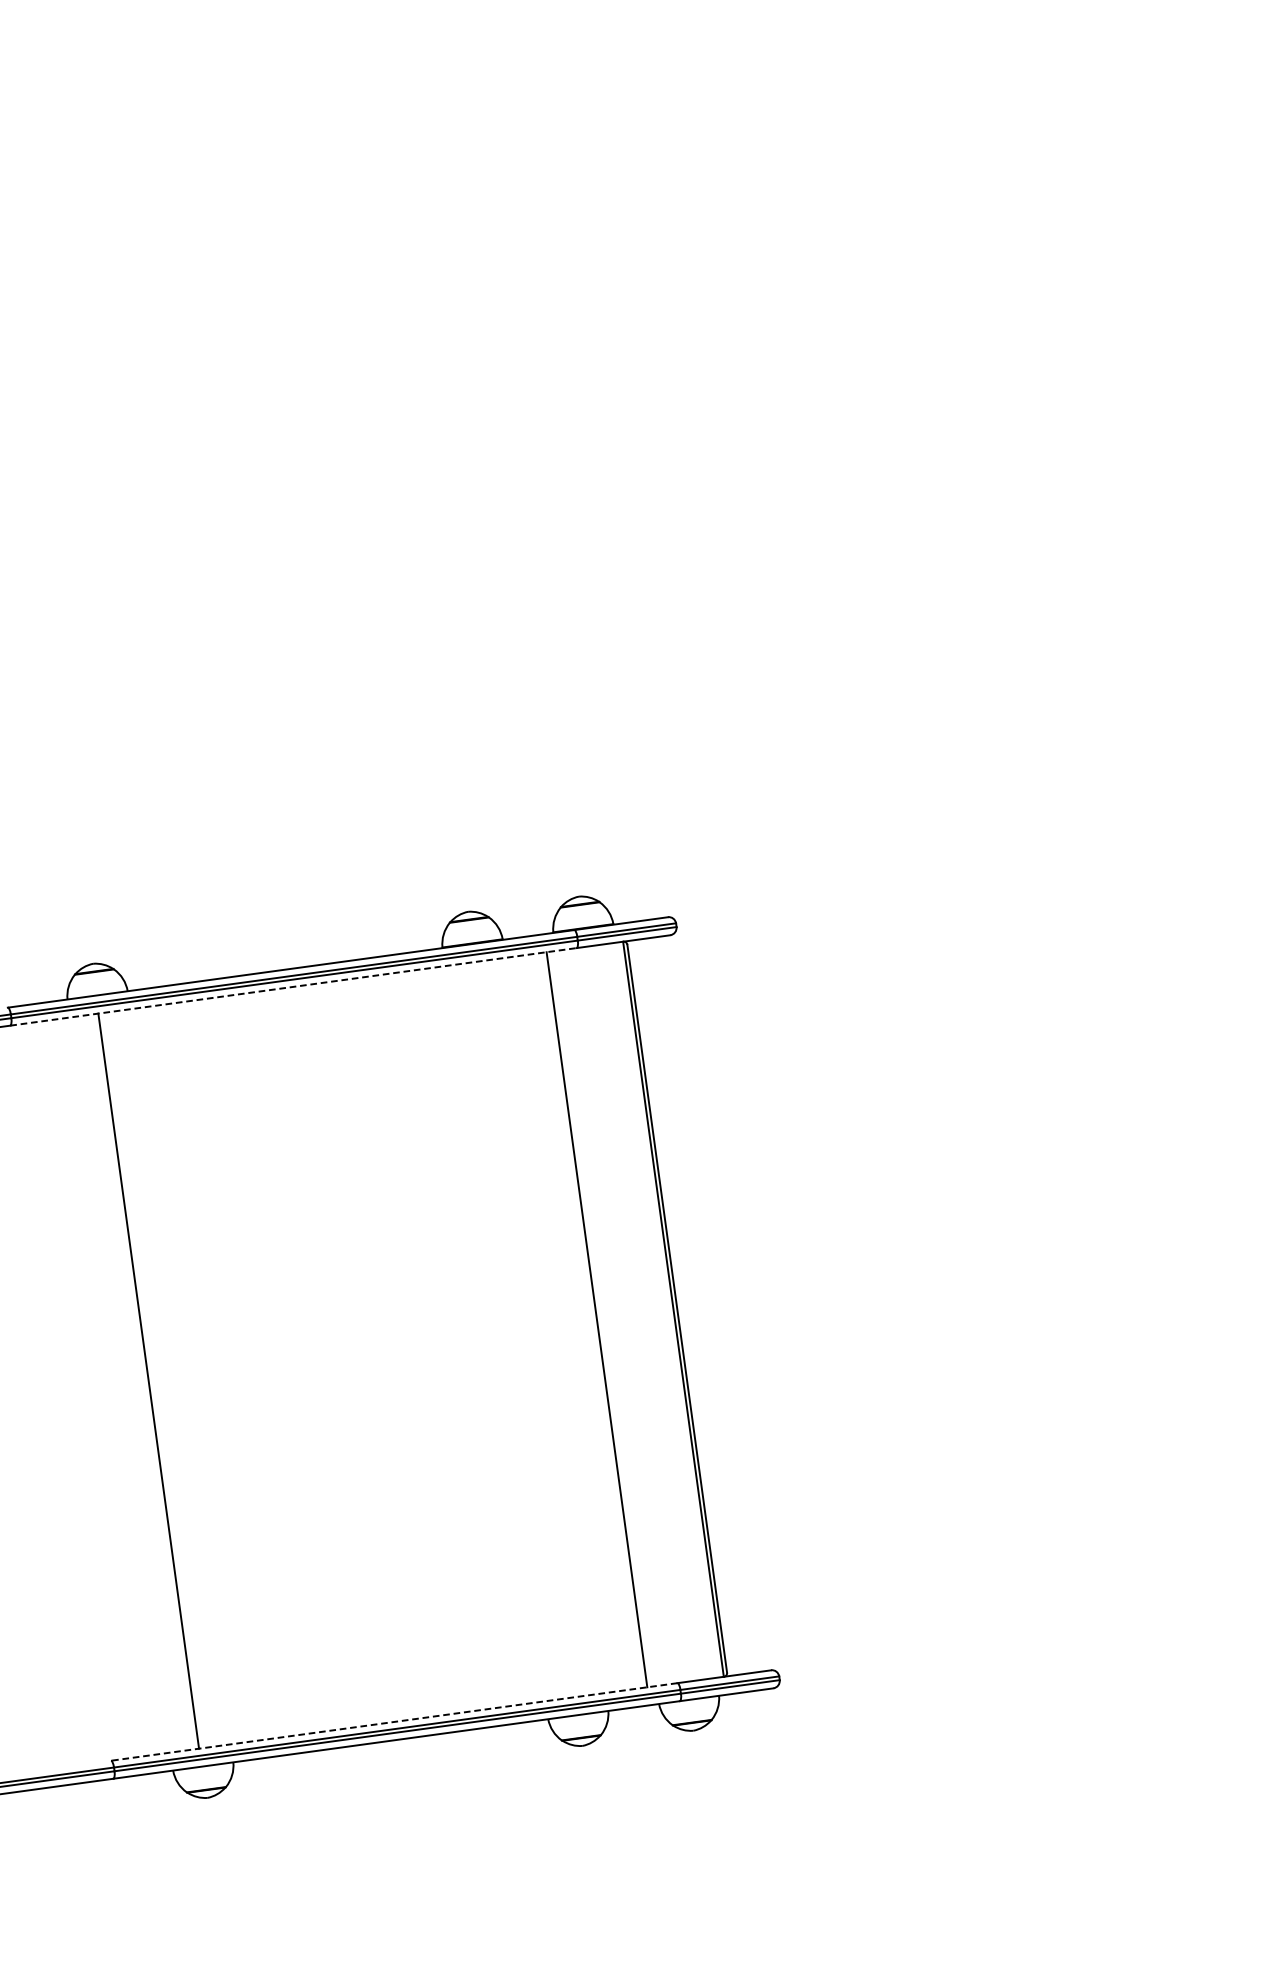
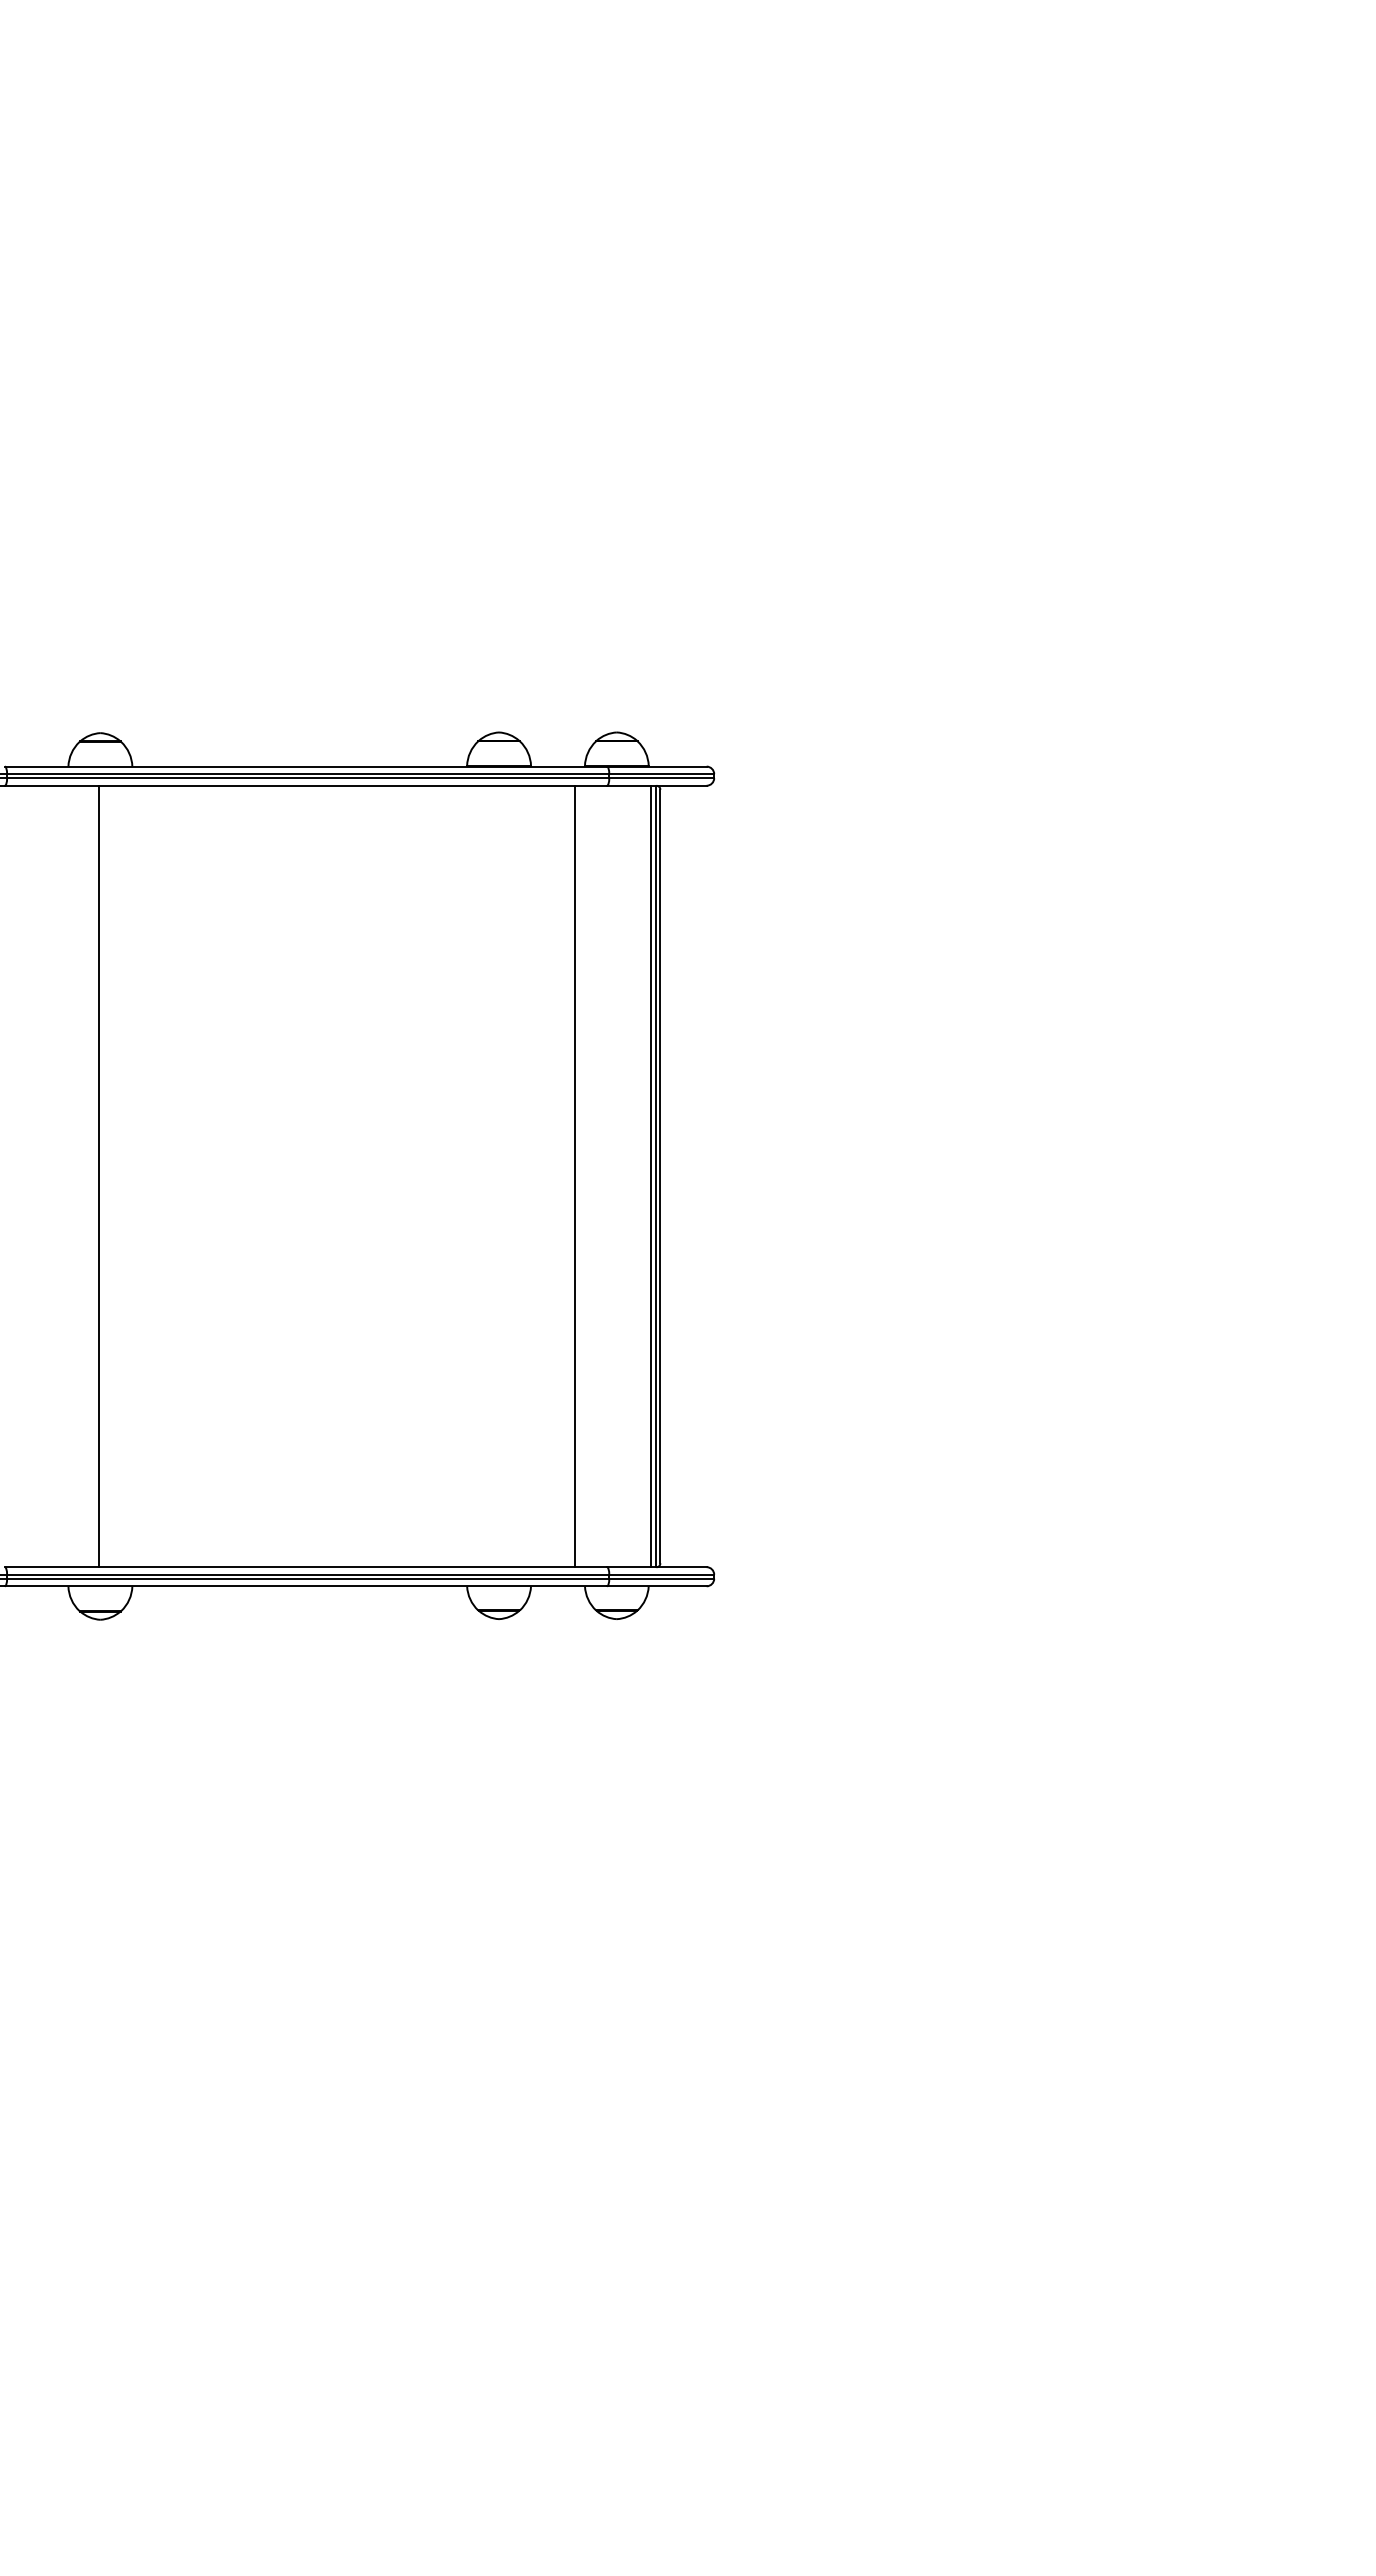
line: (293, 986) -> (306, 785), dashed -> solid
line: (667, 1309) -> (650, 1176), added
line: (393, 1722) -> (305, 1567), dashed -> solid

